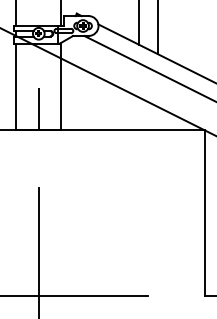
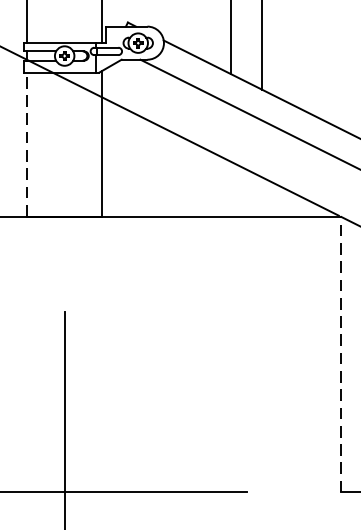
line: (16, 86) -> (27, 143), solid -> dashed
line: (38, 109) -> (64, 181), removed
line: (204, 213) -> (340, 354), solid -> dashed

